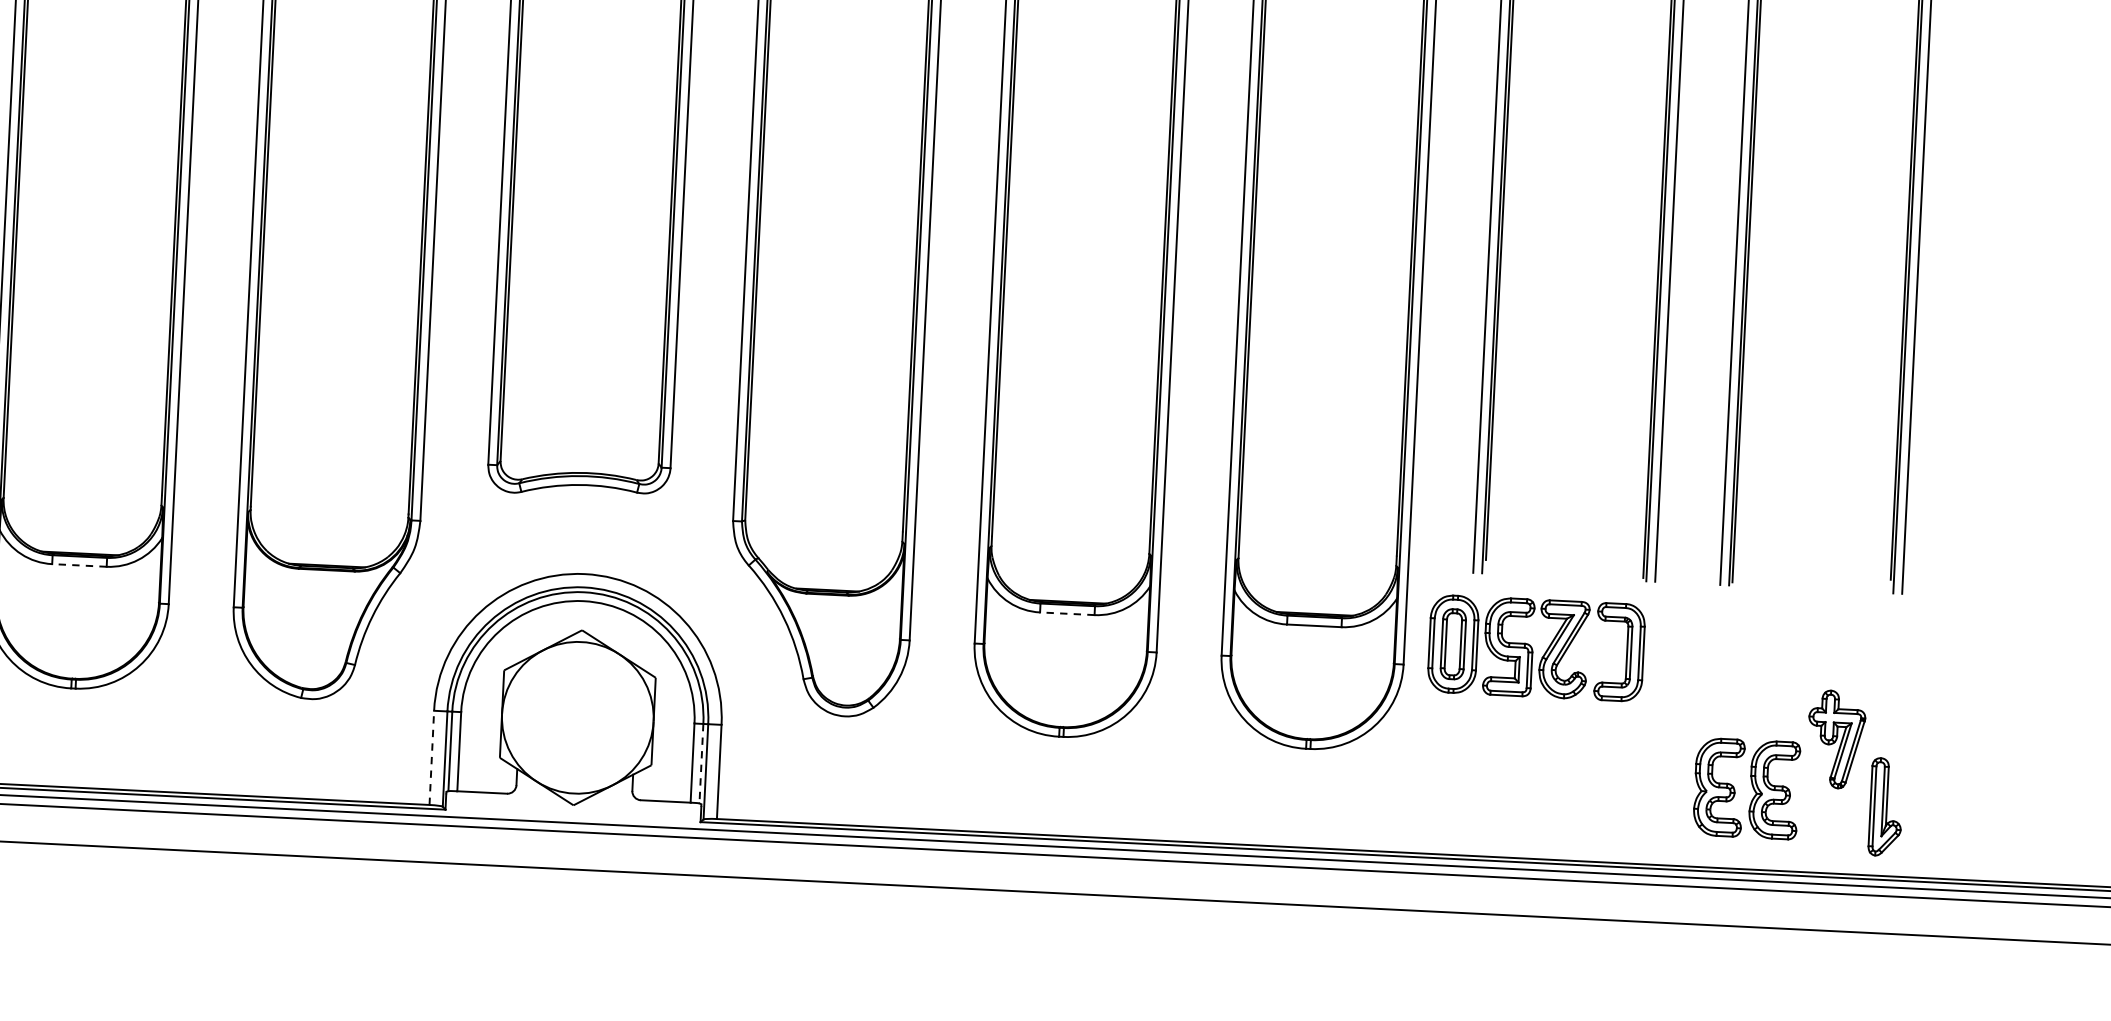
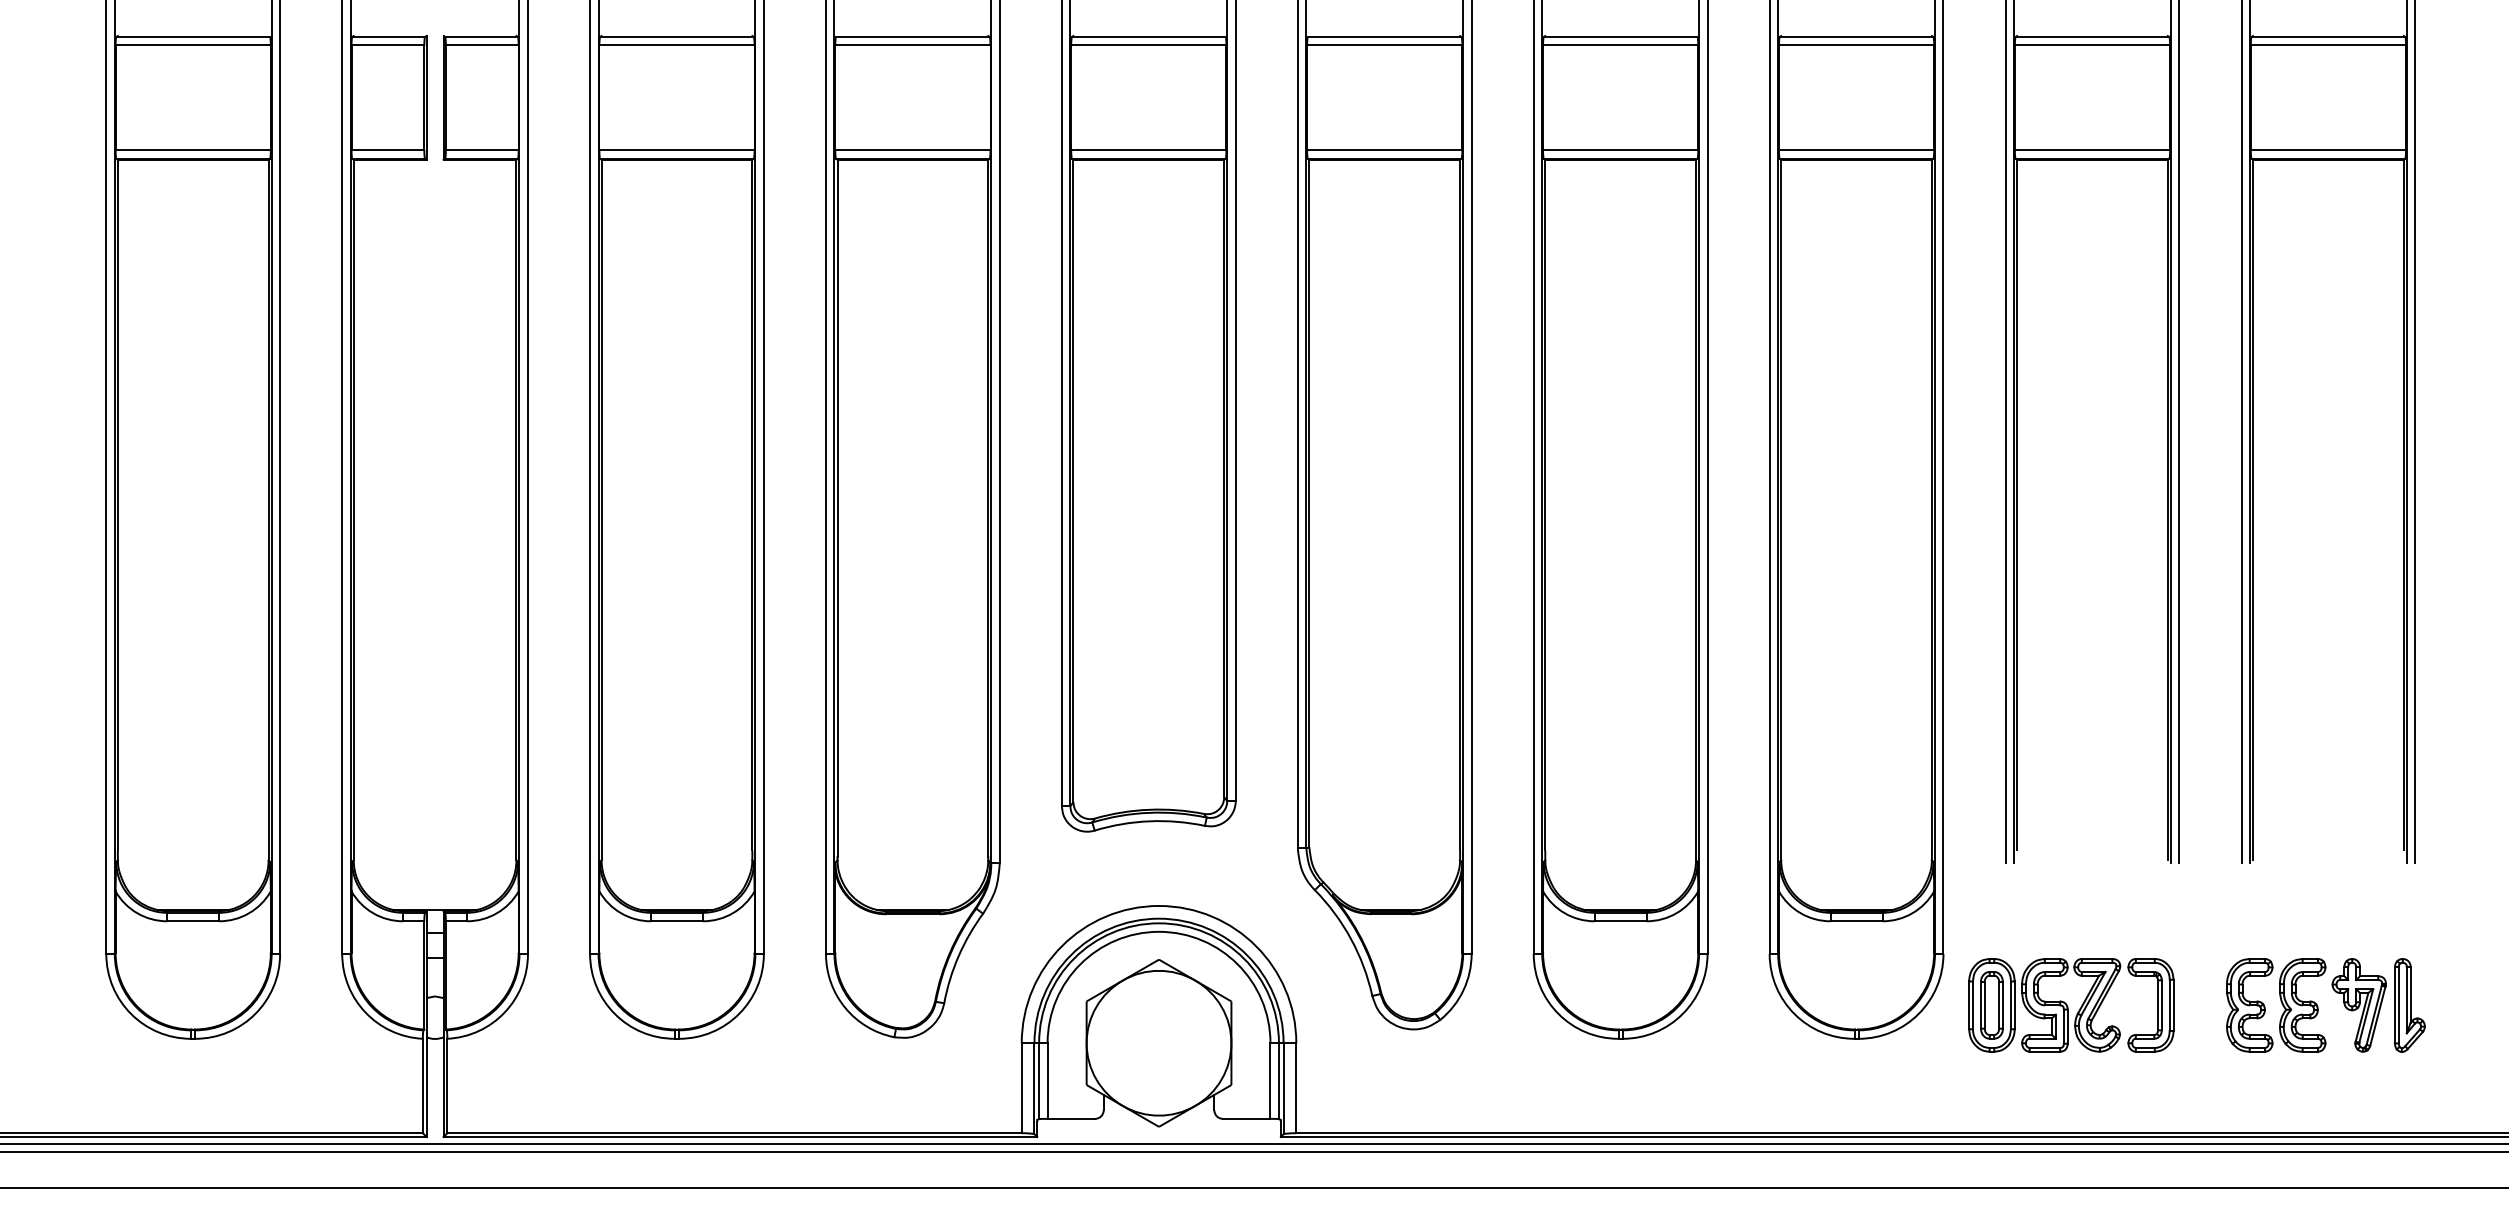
line: (78, 565) -> (676, 921), dashed -> solid
line: (1067, 613) -> (1620, 921), dashed -> solid
part: (1536, 648) -> (2071, 1005), moved
line: (431, 758) -> (1021, 1088), dashed -> solid
line: (700, 763) -> (1278, 1081), dashed -> solid
part: (1746, 788) -> (2276, 1005), moved
part: (1885, 807) -> (2409, 1005), moved

